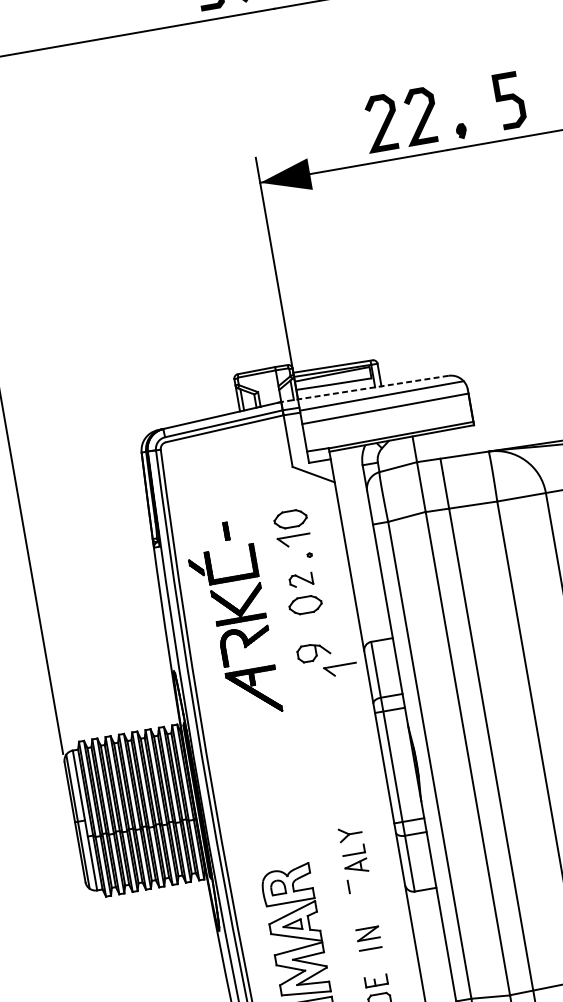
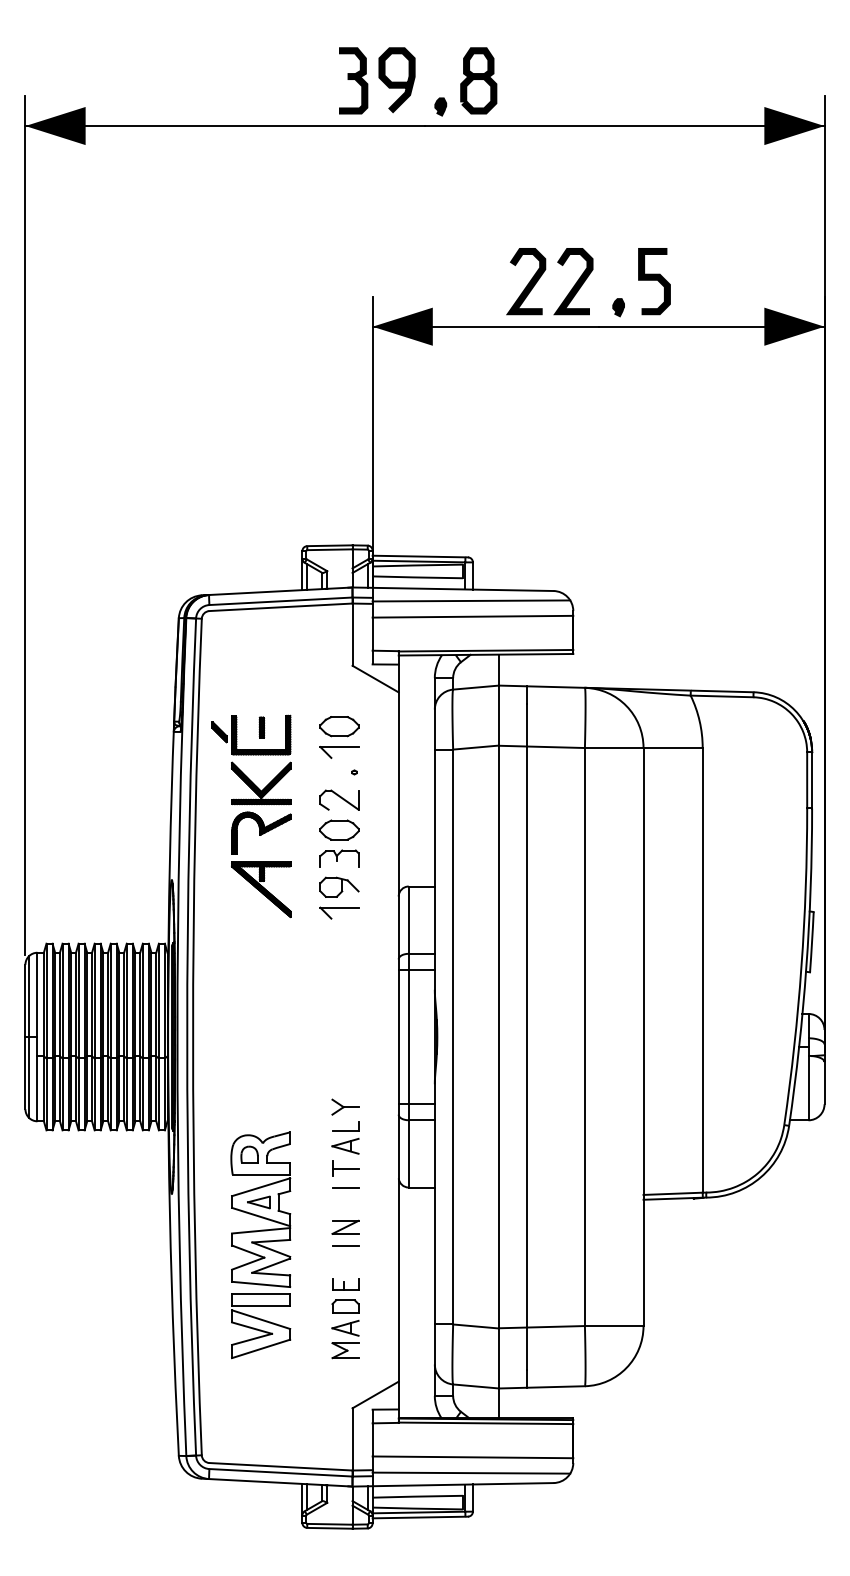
curve: (509, 99) -> (654, 280), moved
line: (365, 389) -> (453, 589), dashed -> solid
part: (301, 579) -> (339, 799), size x1.43
part: (309, 628) -> (339, 858), added
part: (235, 633) -> (251, 816), moved
part: (340, 669) -> (339, 912), moved
line: (359, 884) -> (345, 1168), added
line: (362, 900) -> (345, 1187), added

